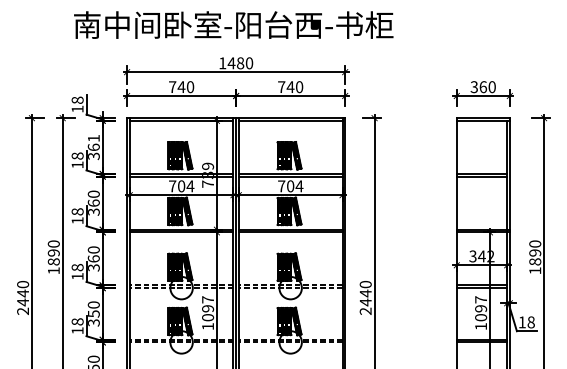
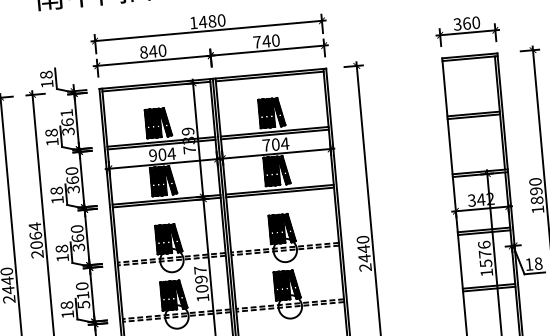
text: (172, 87) -> (143, 52), 740 -> 840
text: (172, 186) -> (153, 155), 704 -> 904
text: (53, 257) -> (35, 240), 1890 -> 2064
text: (481, 308) -> (485, 253), 1097 -> 1576
text: (93, 318) -> (83, 300), 350 -> 510

